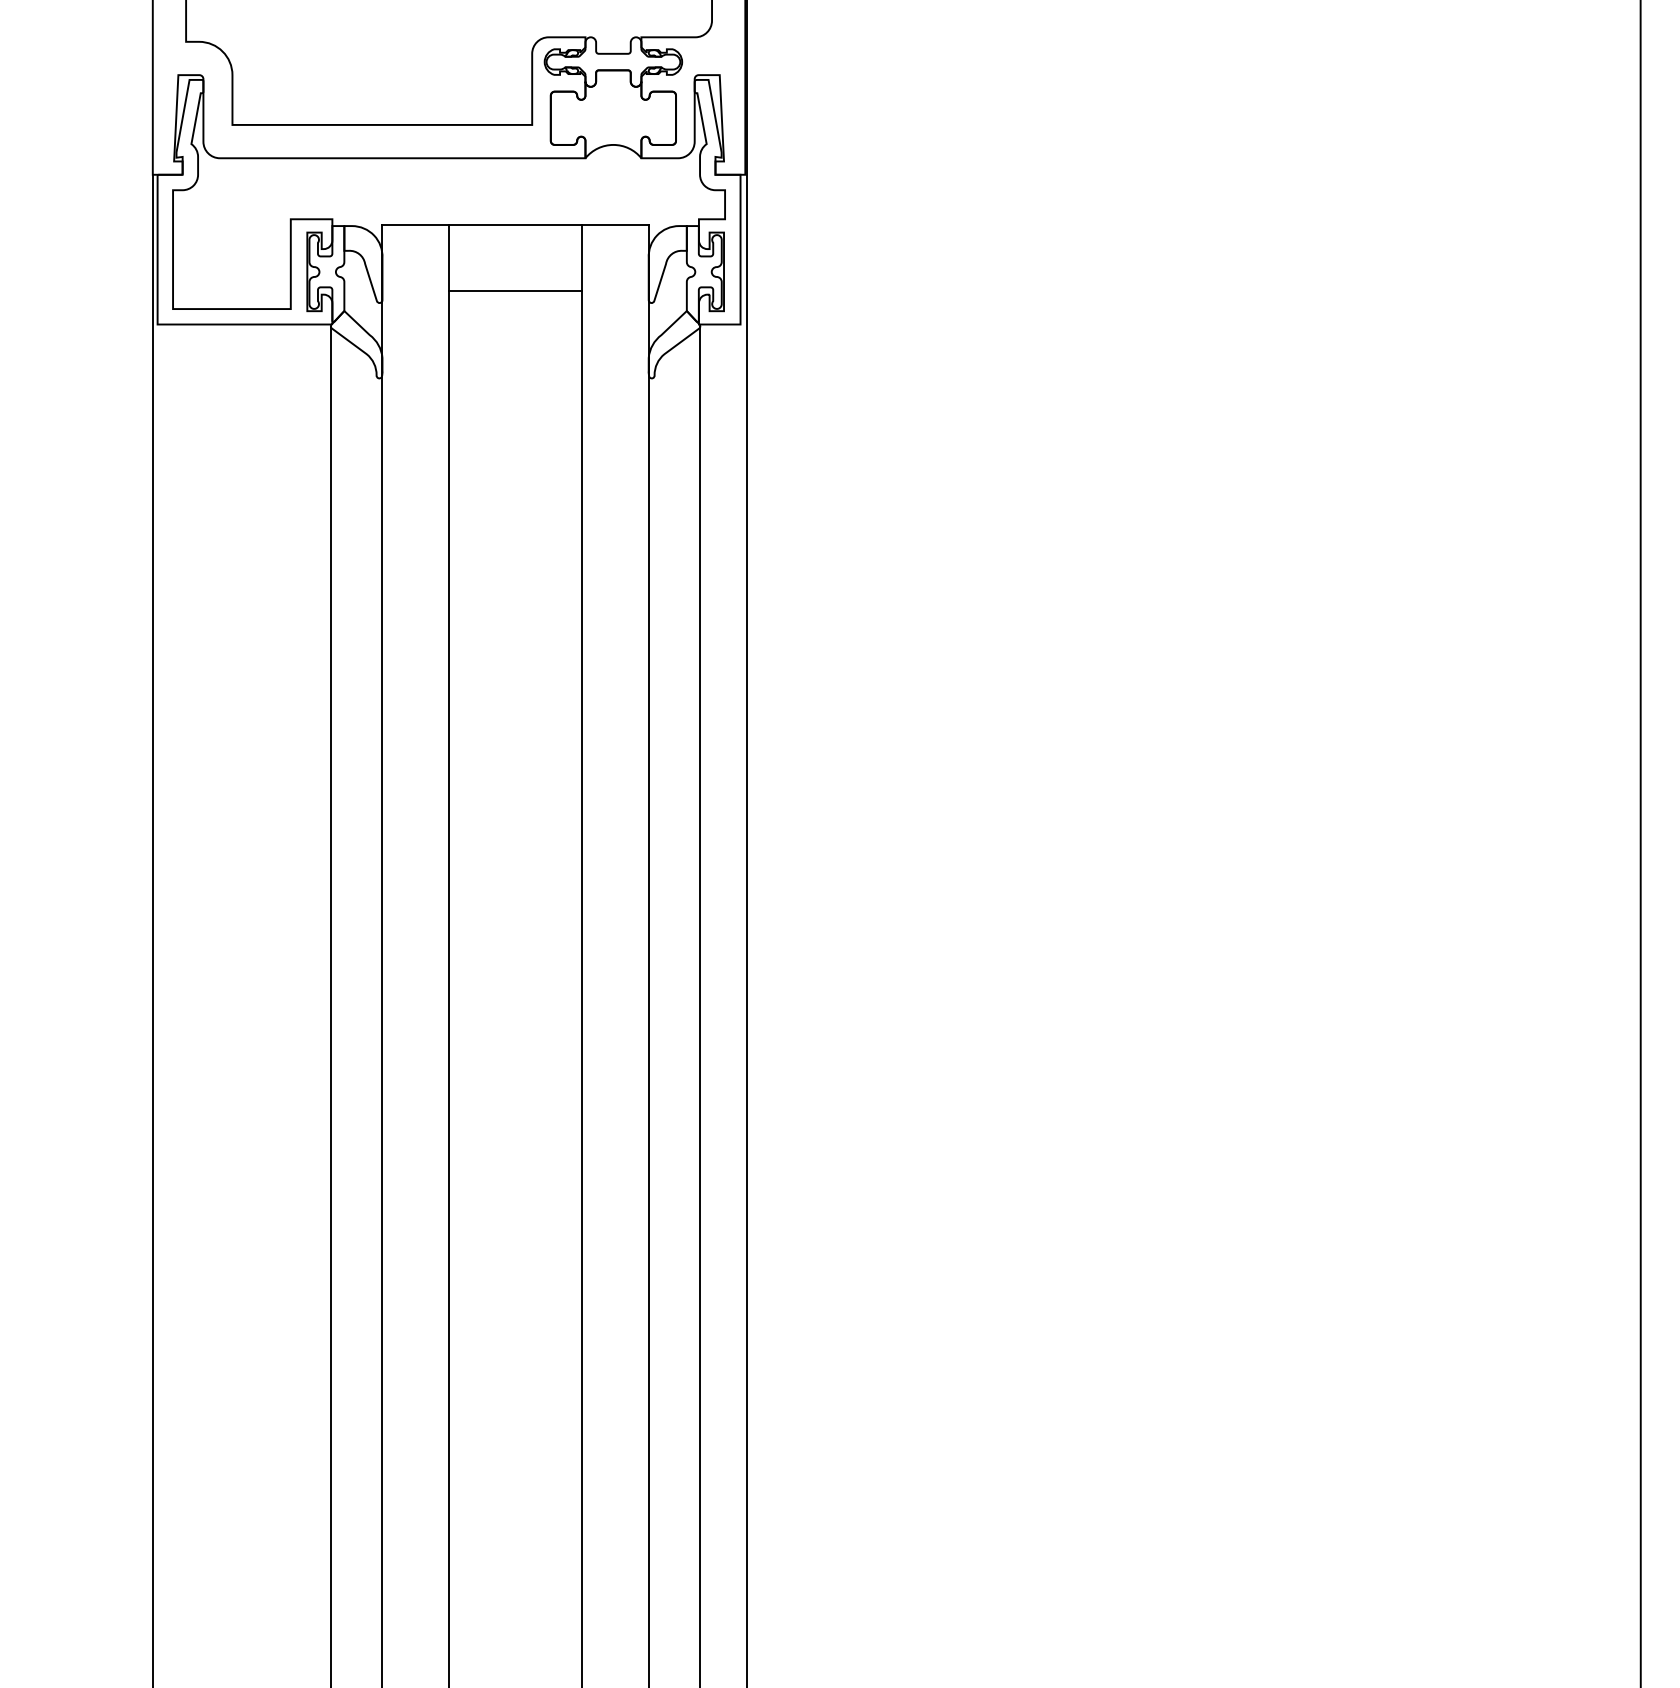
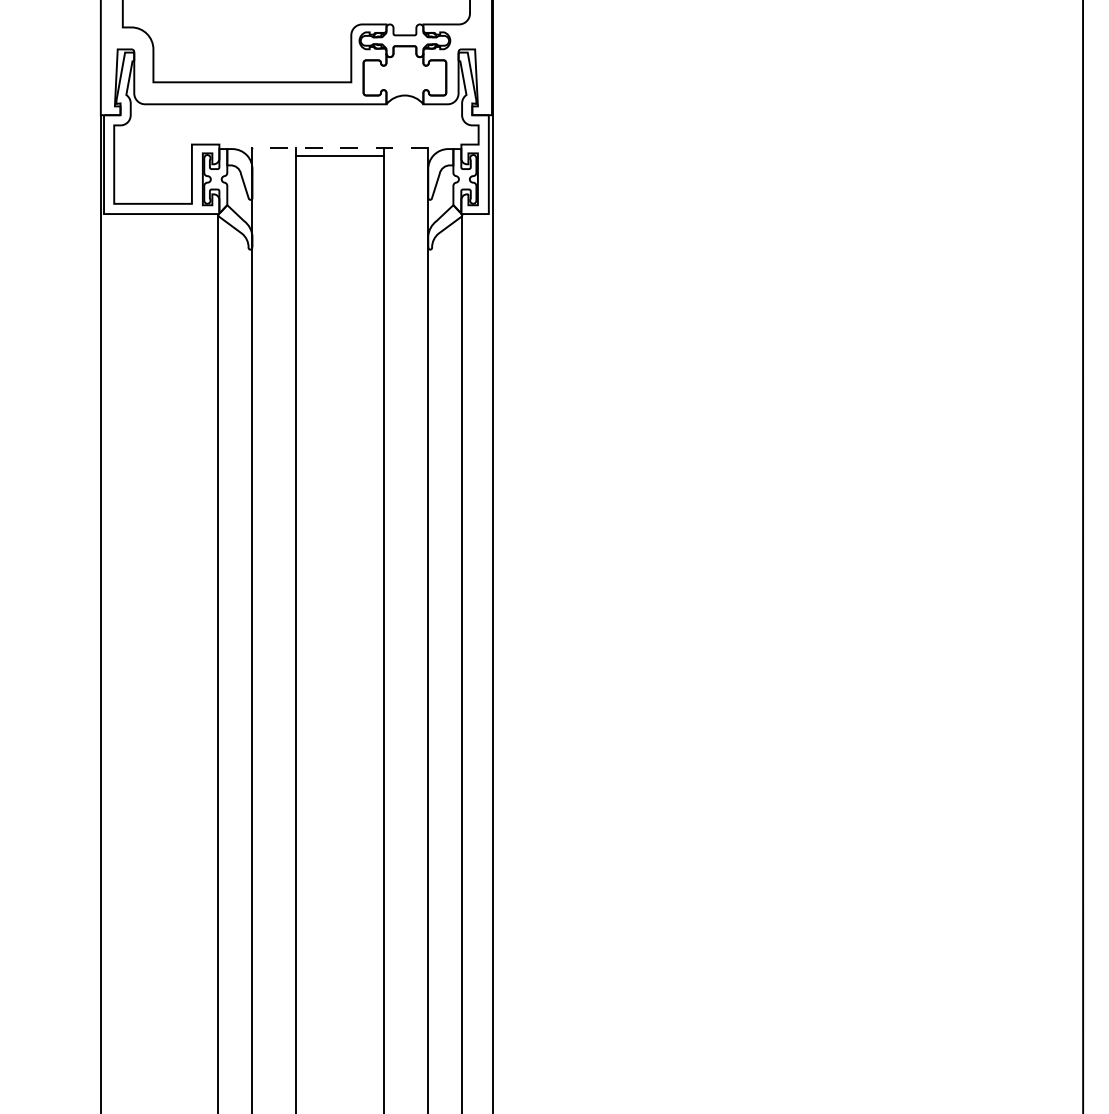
line: (515, 225) -> (340, 148), solid -> dashed
line: (515, 291) -> (340, 156), moved

